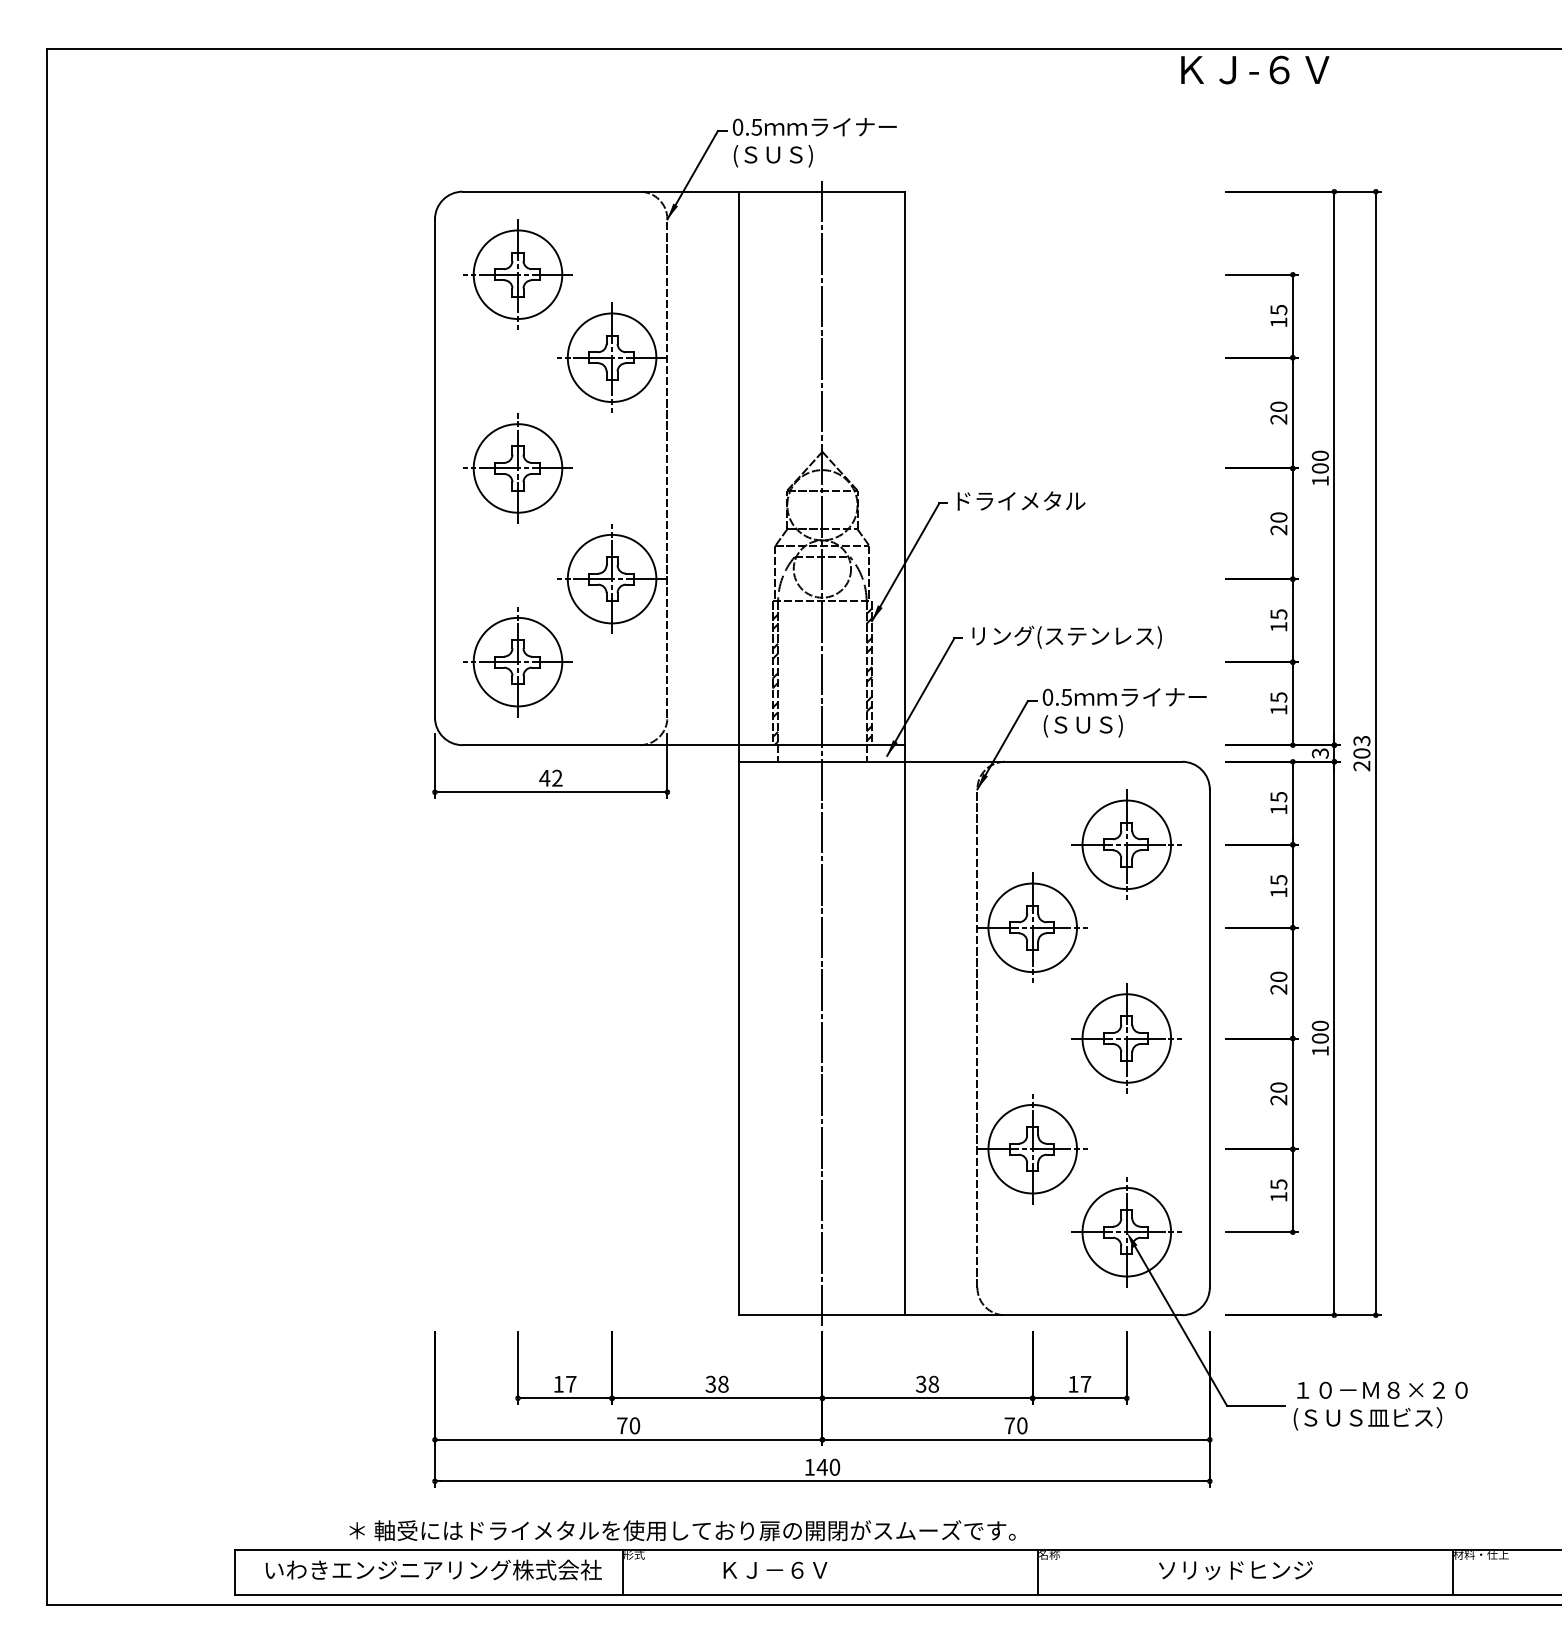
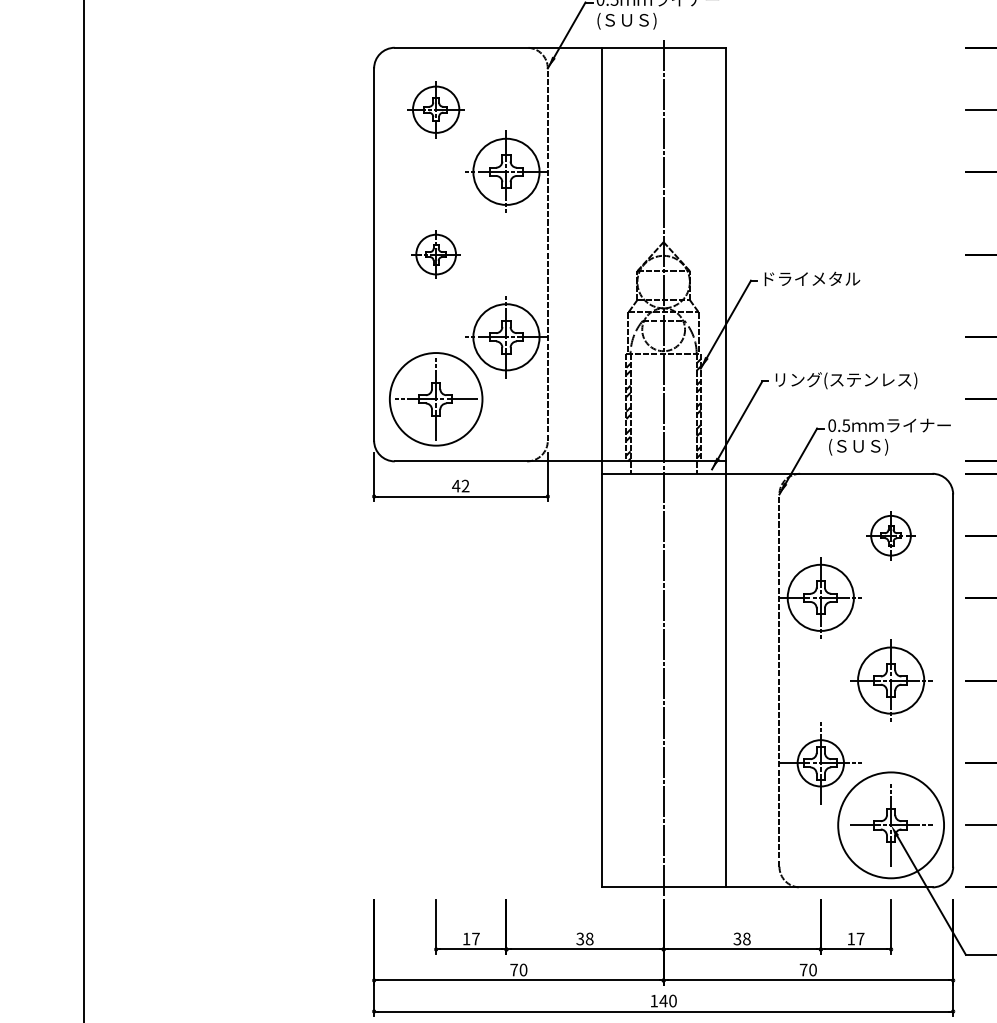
part: (517, 274) -> (435, 109), size x0.7
part: (517, 468) -> (435, 254), size x0.6
circle: (517, 661) -> (435, 398), size x1.4
part: (1126, 844) -> (890, 535), size x0.6
circle: (1032, 1148) -> (820, 762), size x0.7
circle: (1126, 1231) -> (890, 824), size x1.6

